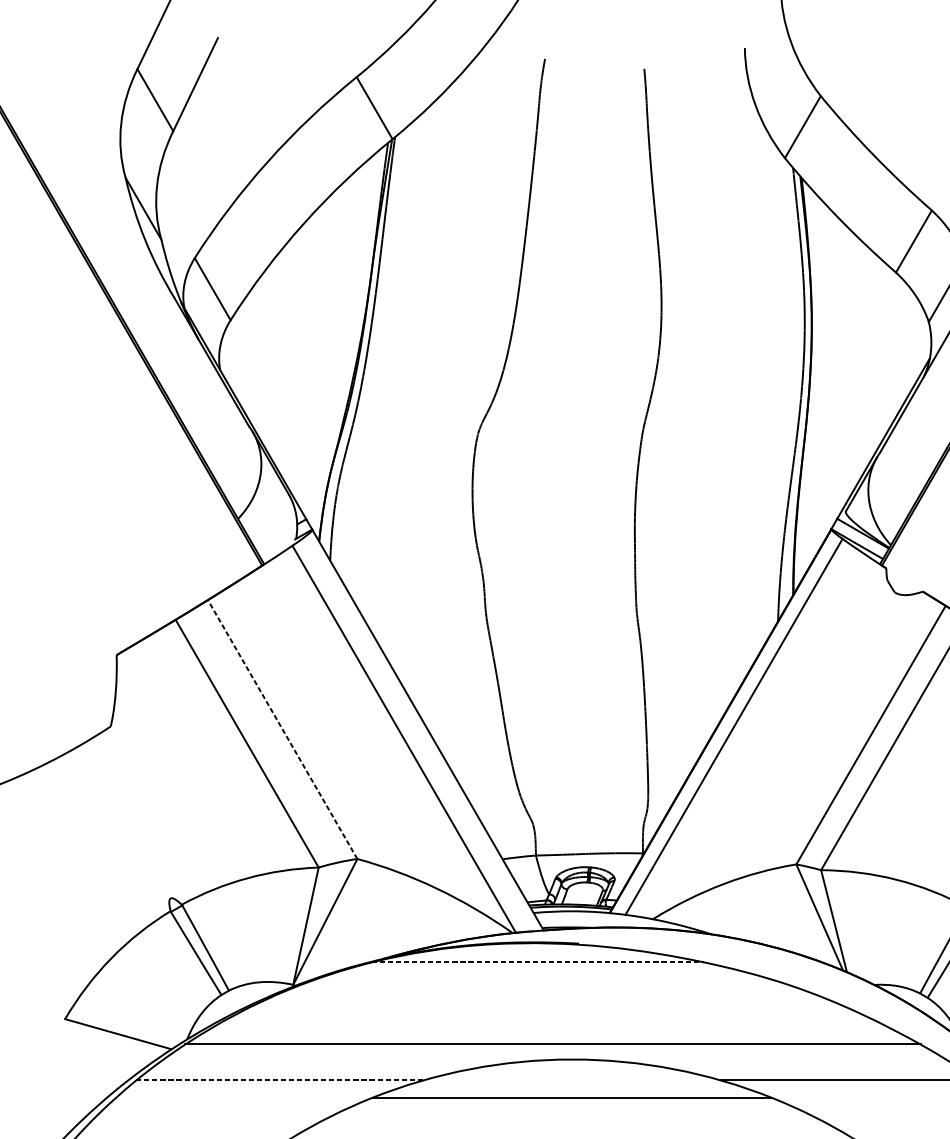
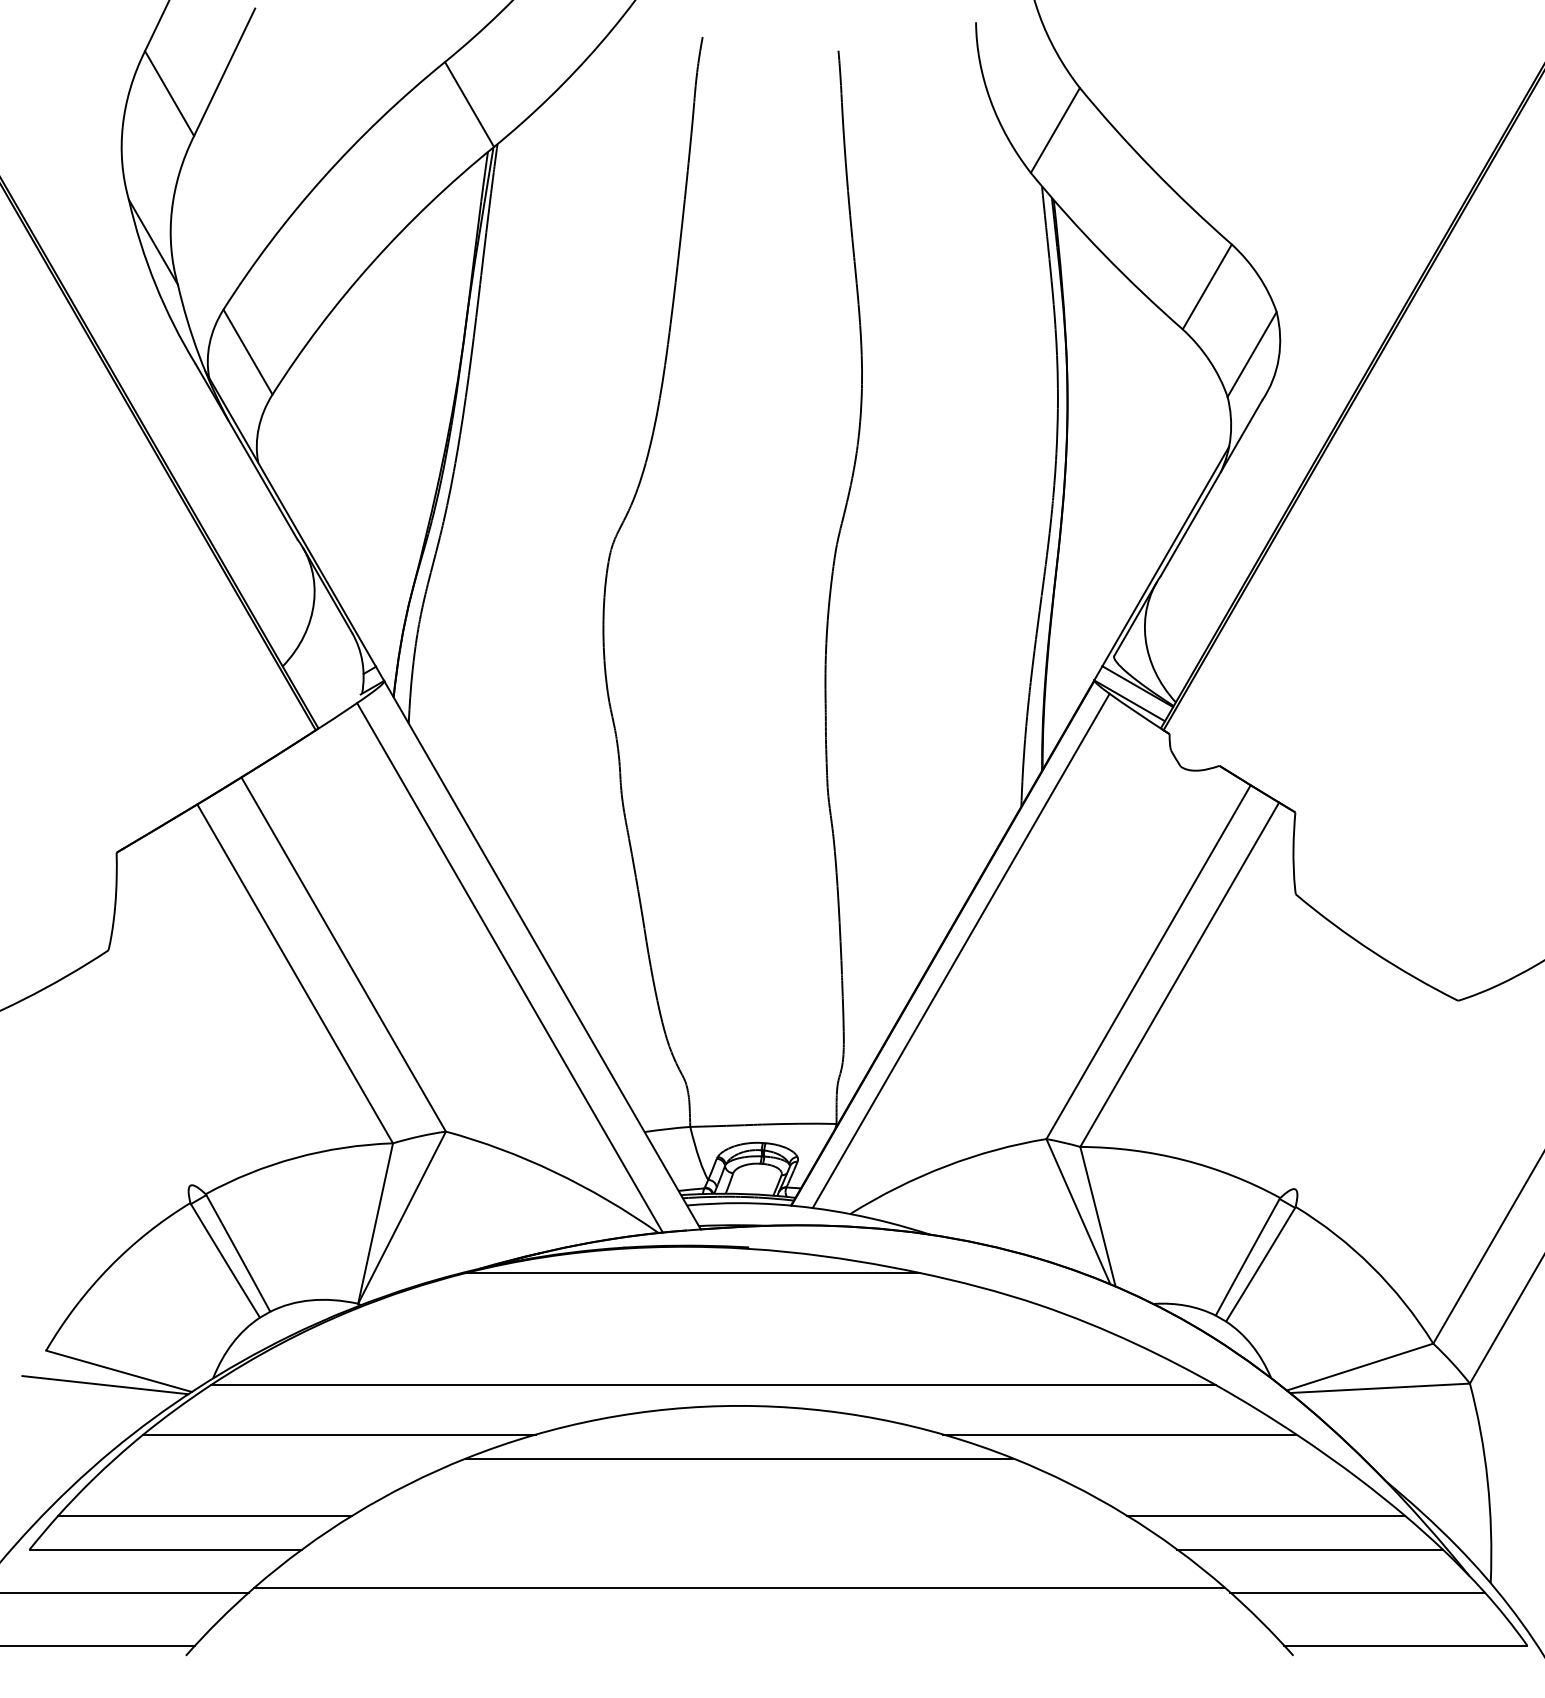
line: (282, 729) -> (343, 954), dashed -> solid
line: (538, 962) -> (693, 1273), dashed -> solid
line: (108, 1044) -> (105, 1385), added
line: (280, 1080) -> (340, 1434), dashed -> solid

